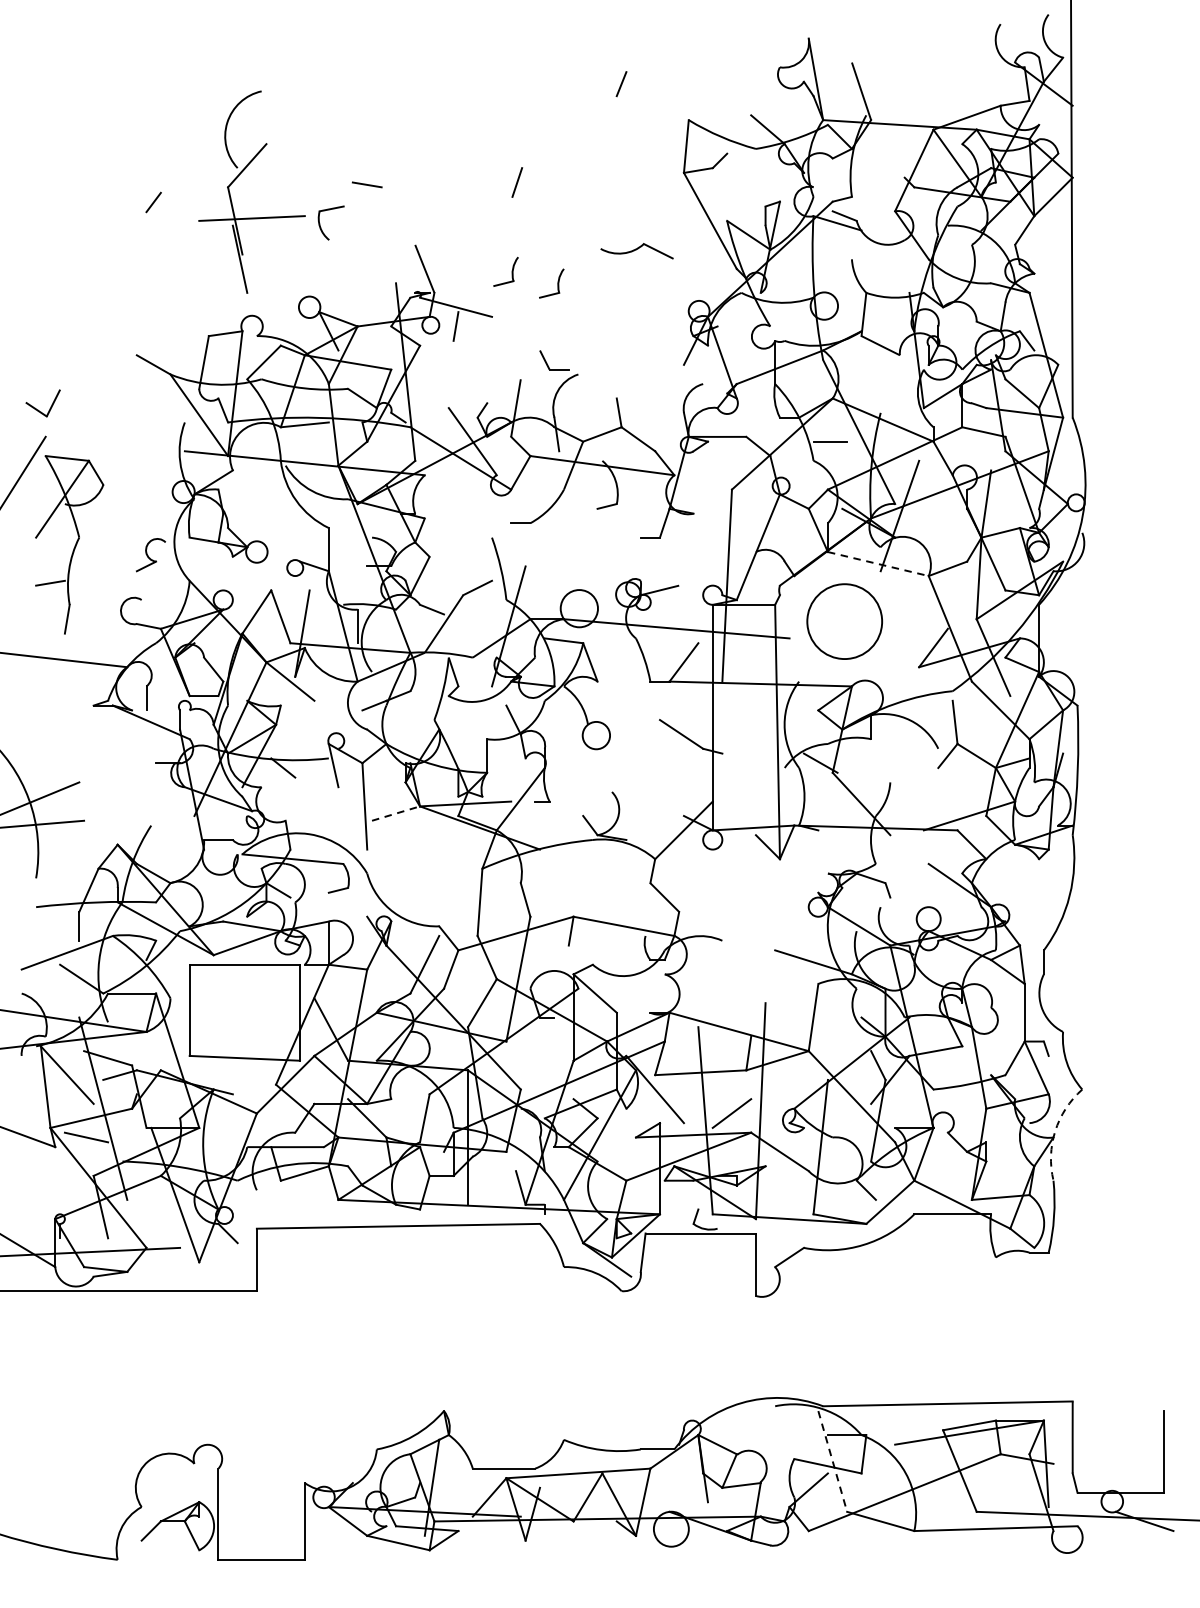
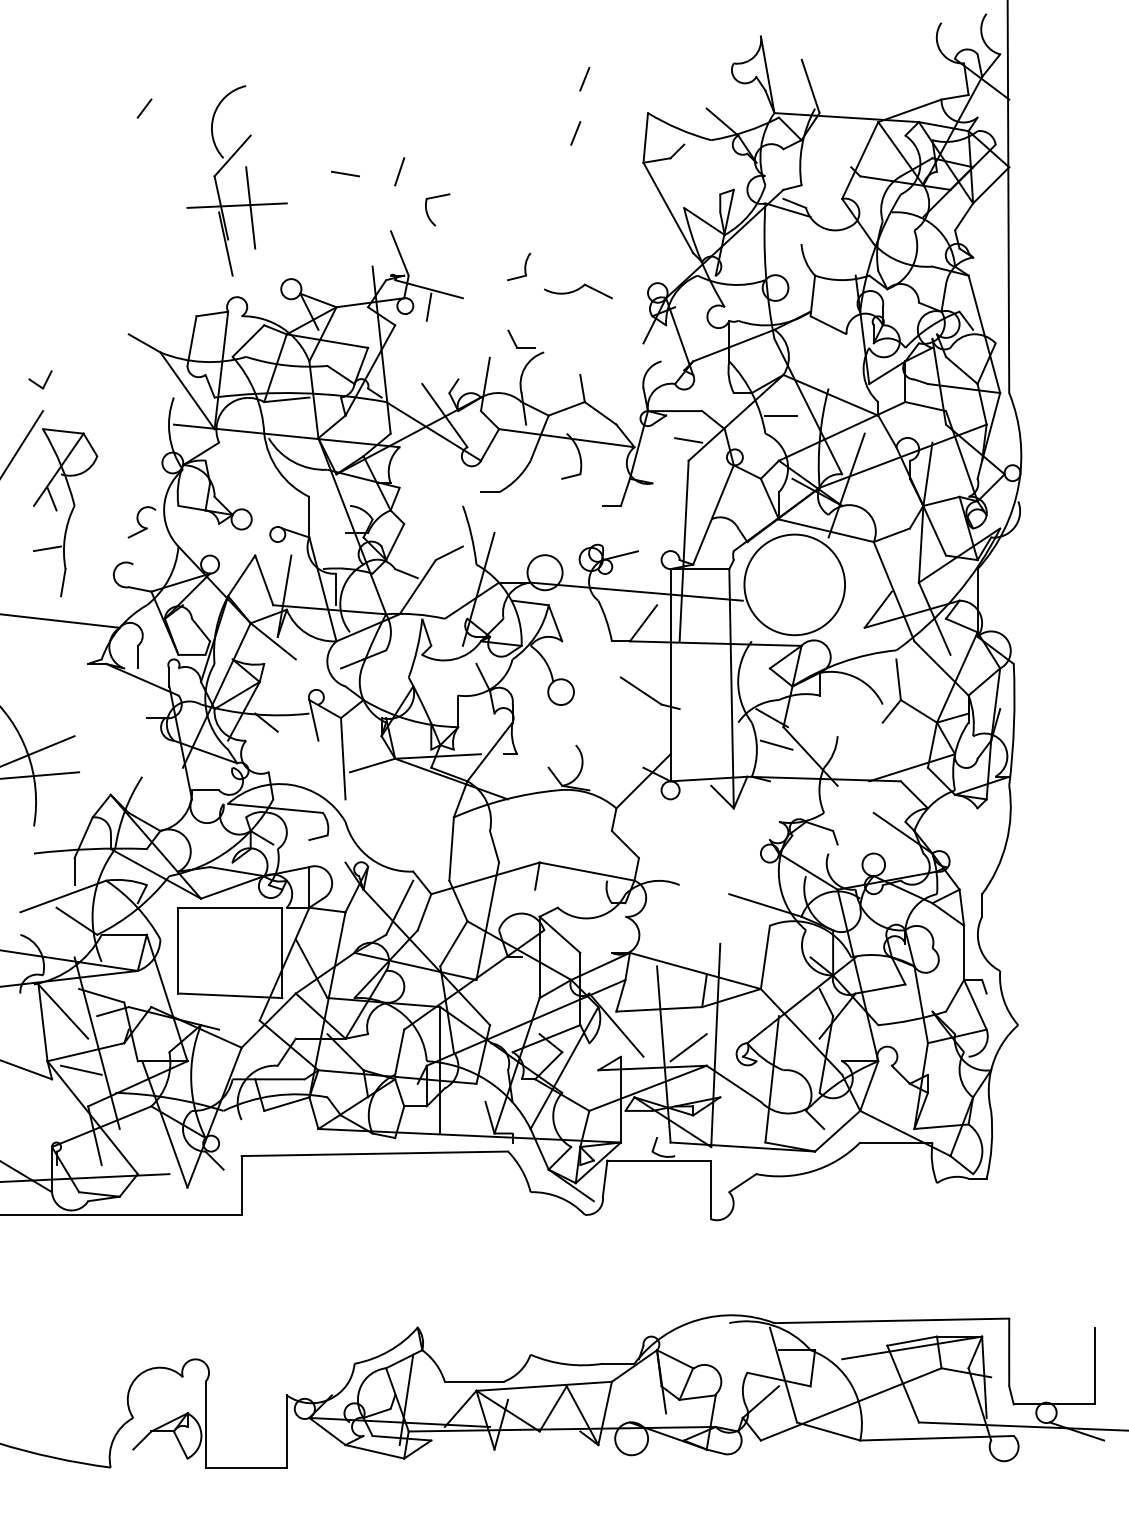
line: (611, 141) -> (575, 133), added
line: (517, 182) -> (399, 171), moved
line: (153, 202) -> (144, 108), moved
line: (266, 220) -> (250, 207), added
part: (321, 226) -> (428, 213), moved
part: (637, 251) -> (578, 291), moved
part: (506, 271) -> (476, 255), removed
part: (43, 403) -> (40, 379), size x0.71
line: (731, 468) -> (688, 440), added
line: (54, 529) -> (51, 498), added
line: (878, 563) -> (826, 530), dashed -> solid
circle: (844, 621) -> (794, 584), size x1.43
line: (825, 791) -> (776, 744), added
line: (395, 813) -> (372, 765), dashed -> solid
arc: (1054, 1131) -> (992, 1064), dashed -> solid
line: (832, 1461) -> (783, 1375), dashed -> solid

